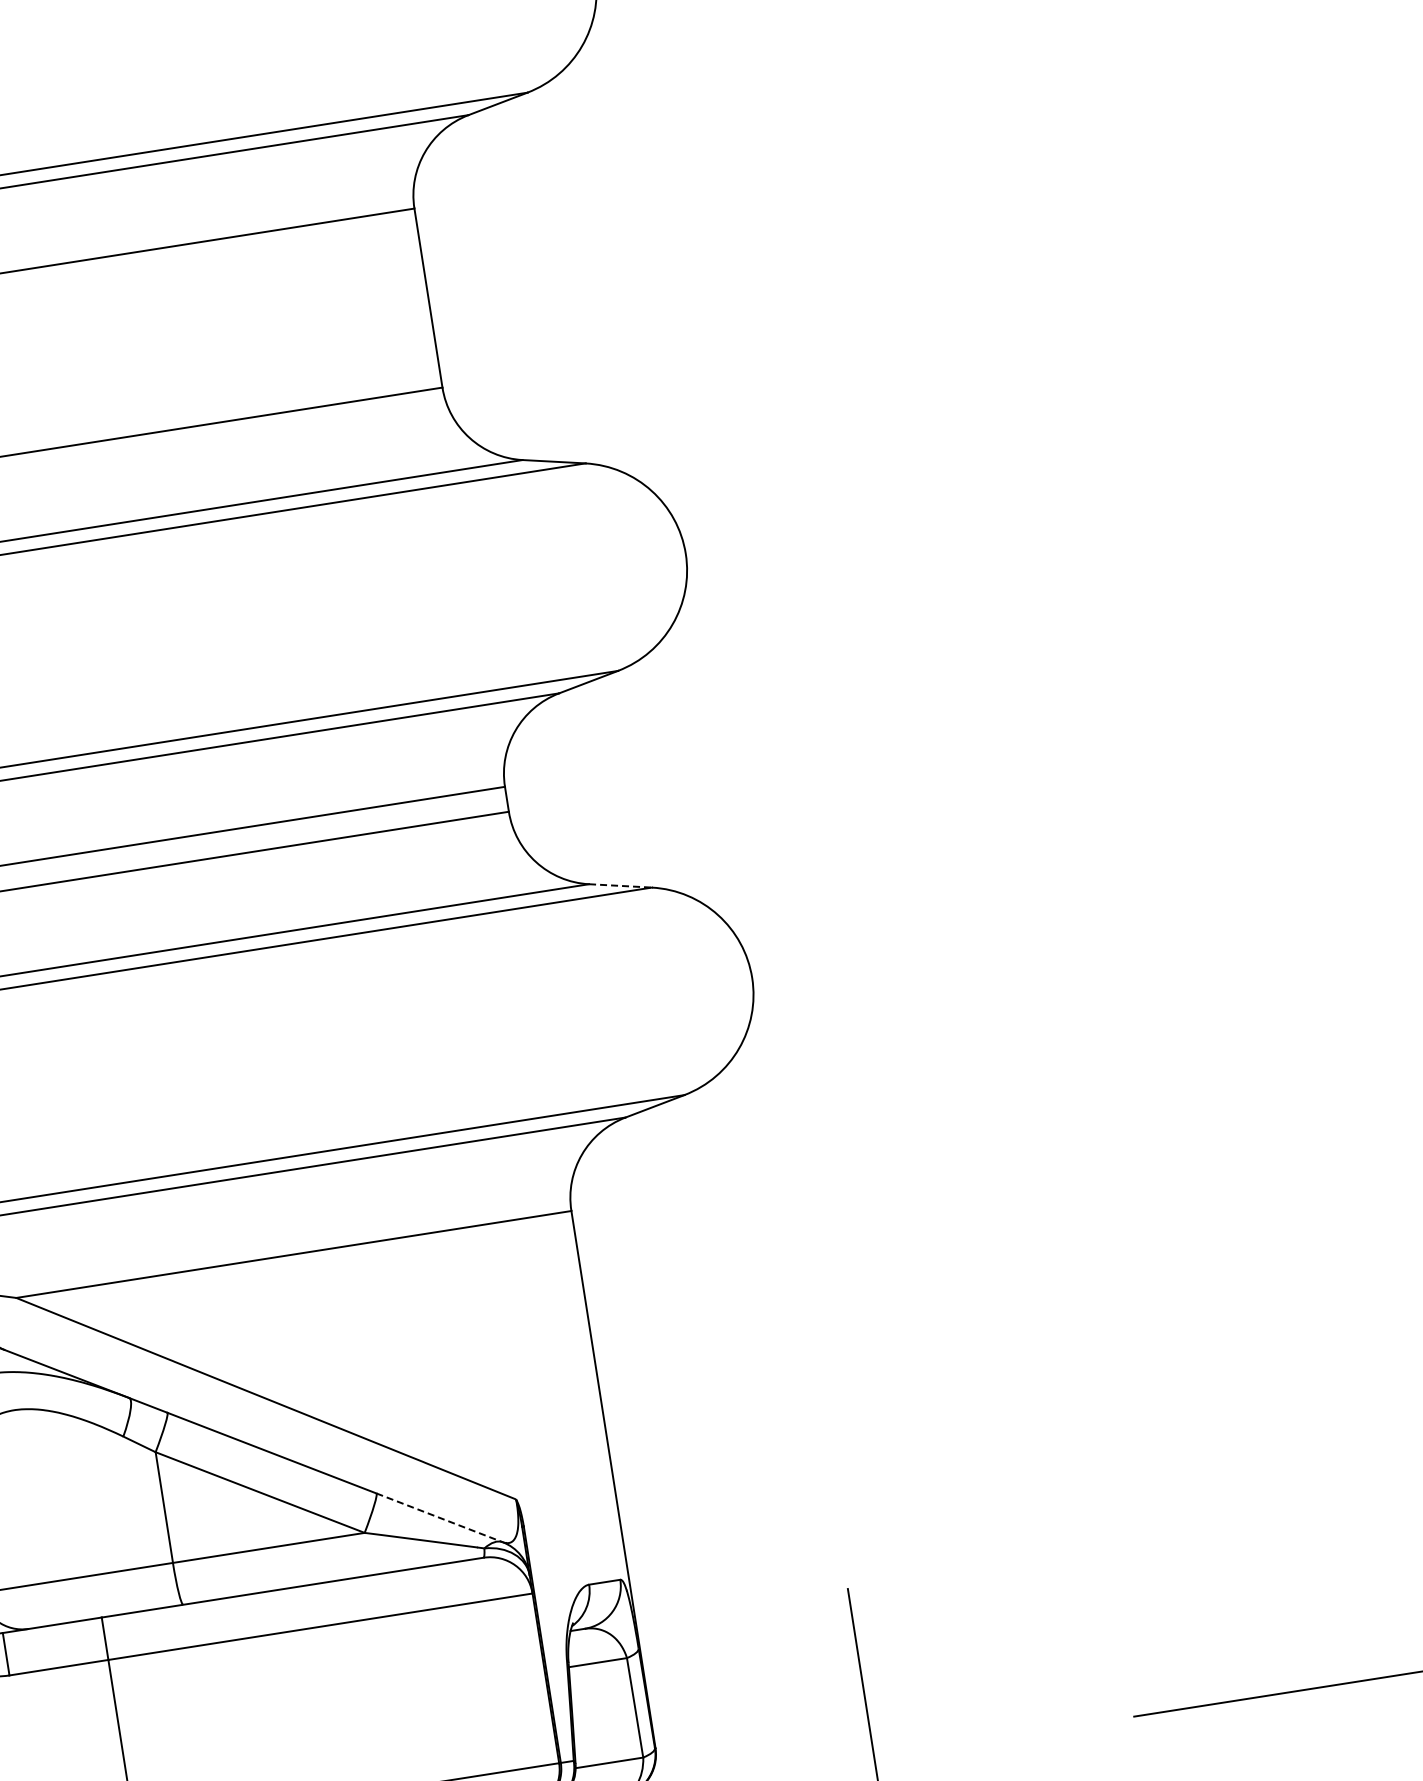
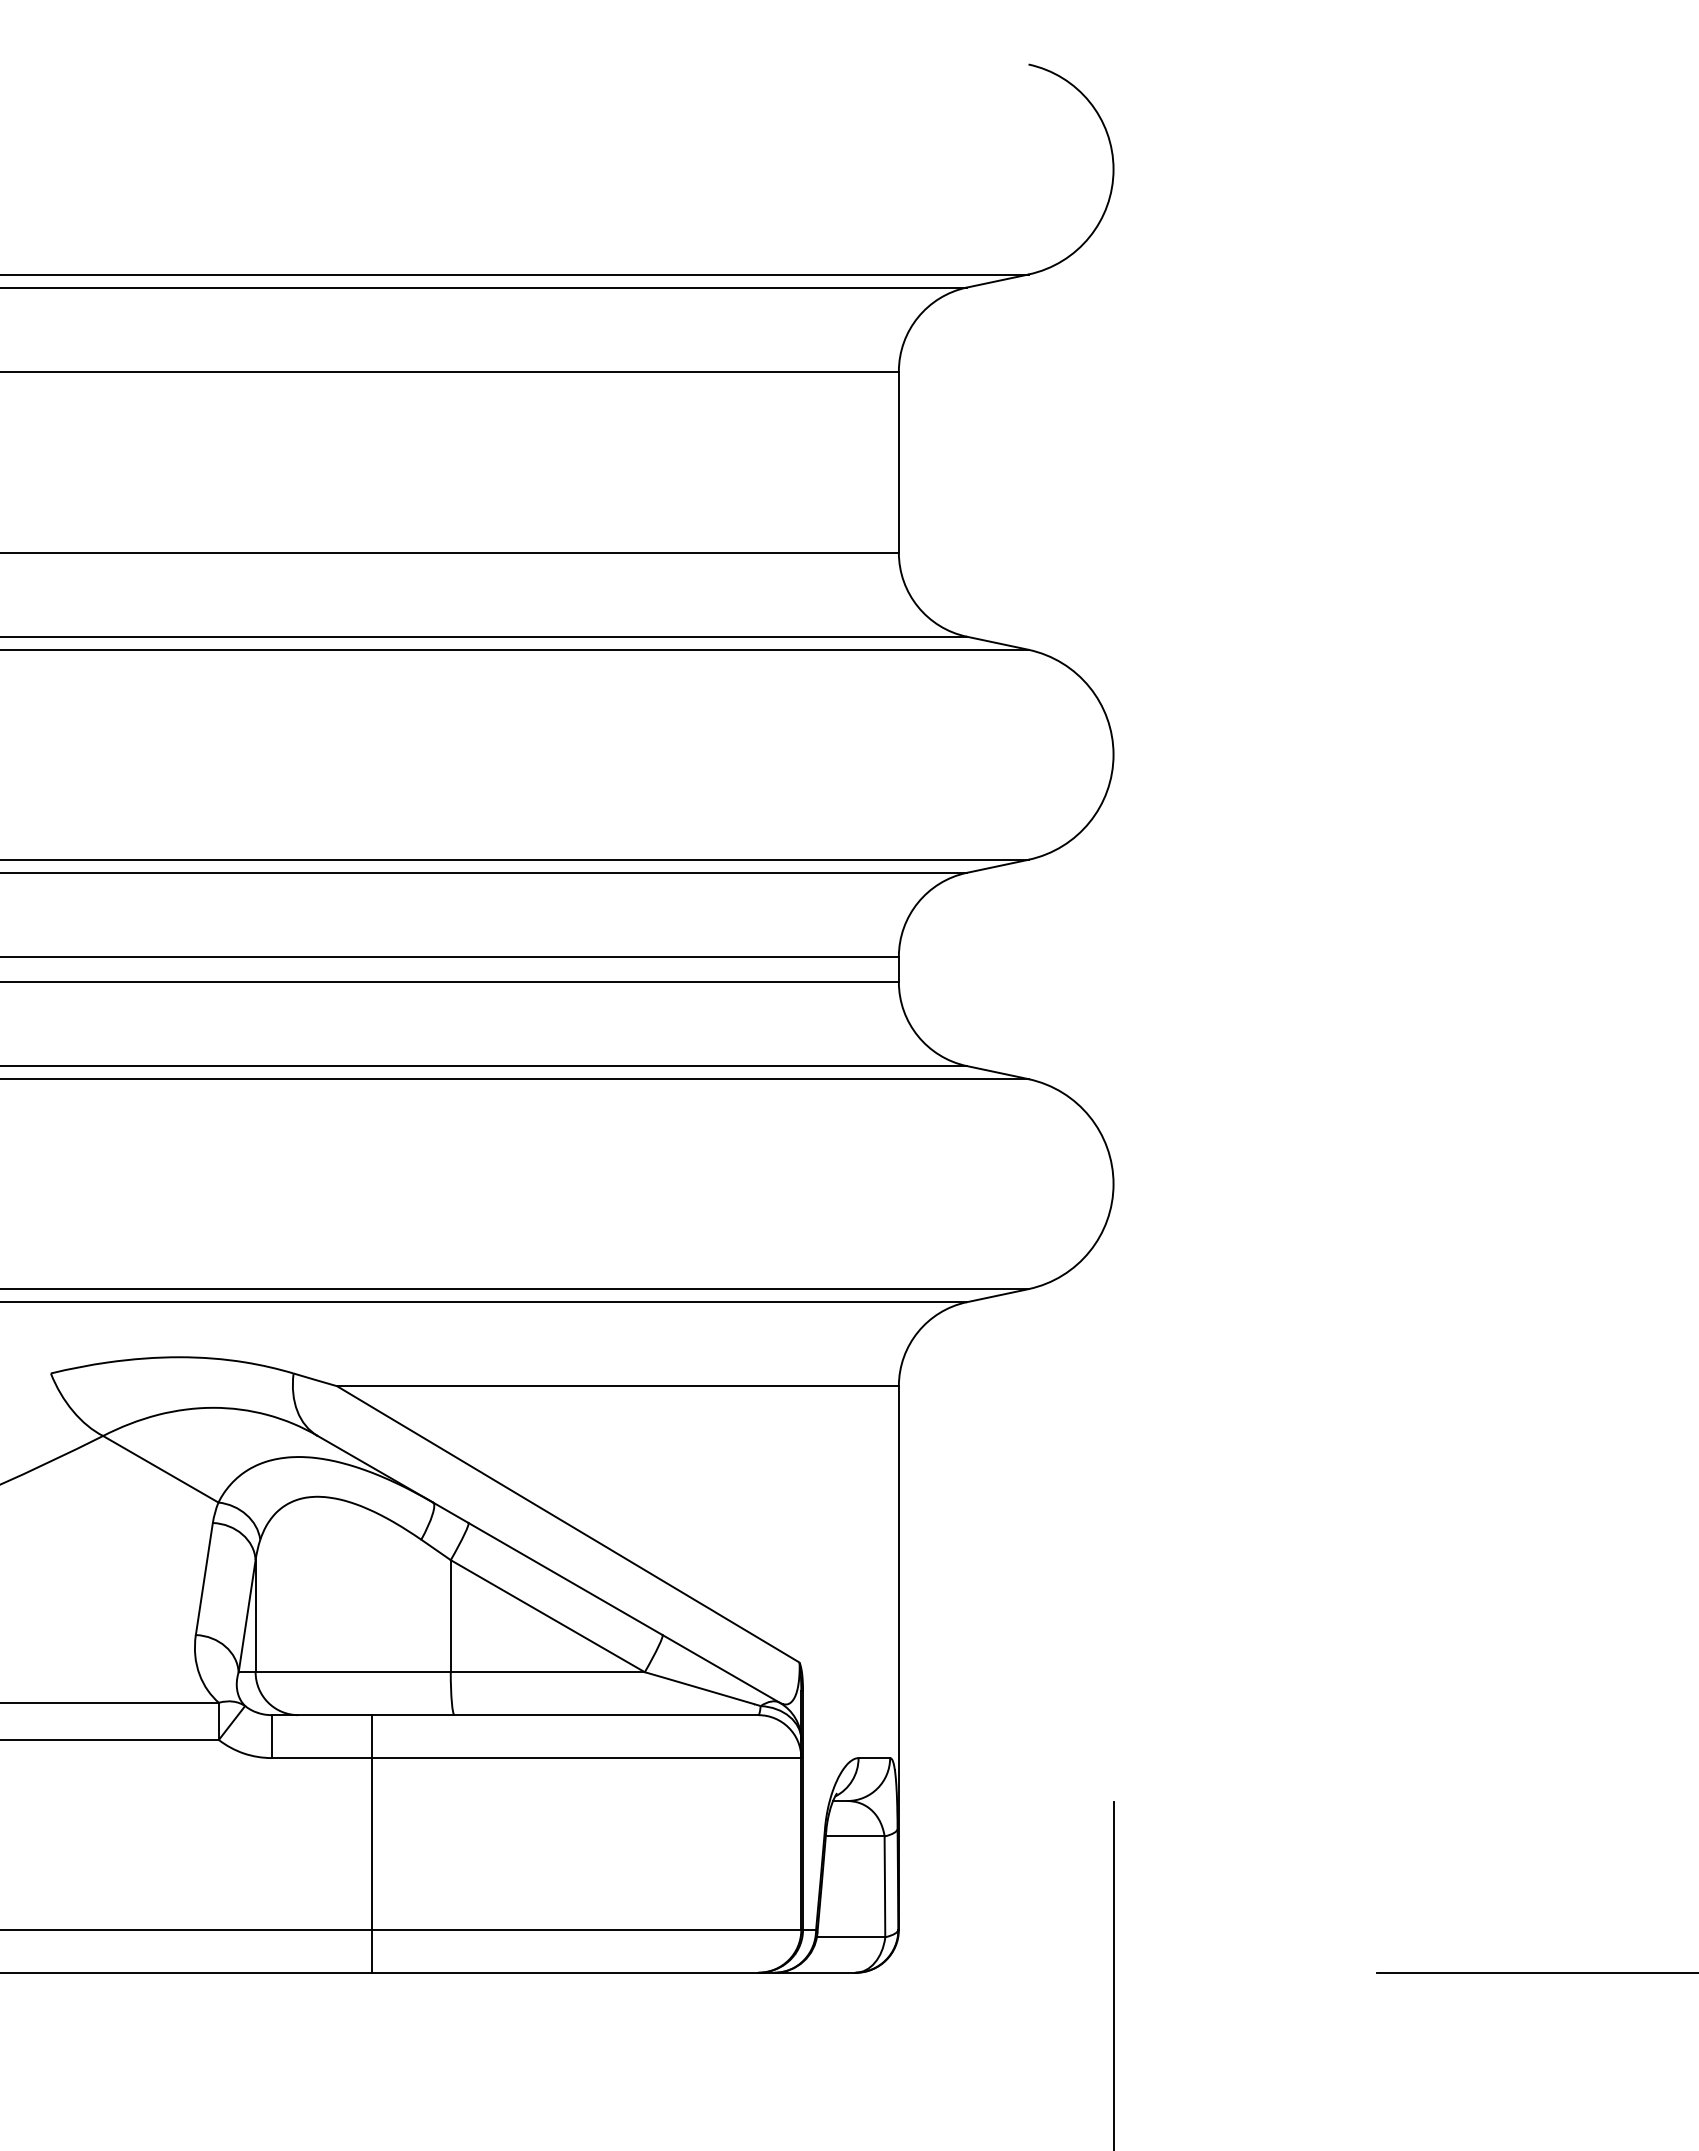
line: (620, 885) -> (997, 1072), dashed -> solid
line: (439, 1517) -> (721, 1668), dashed -> solid

